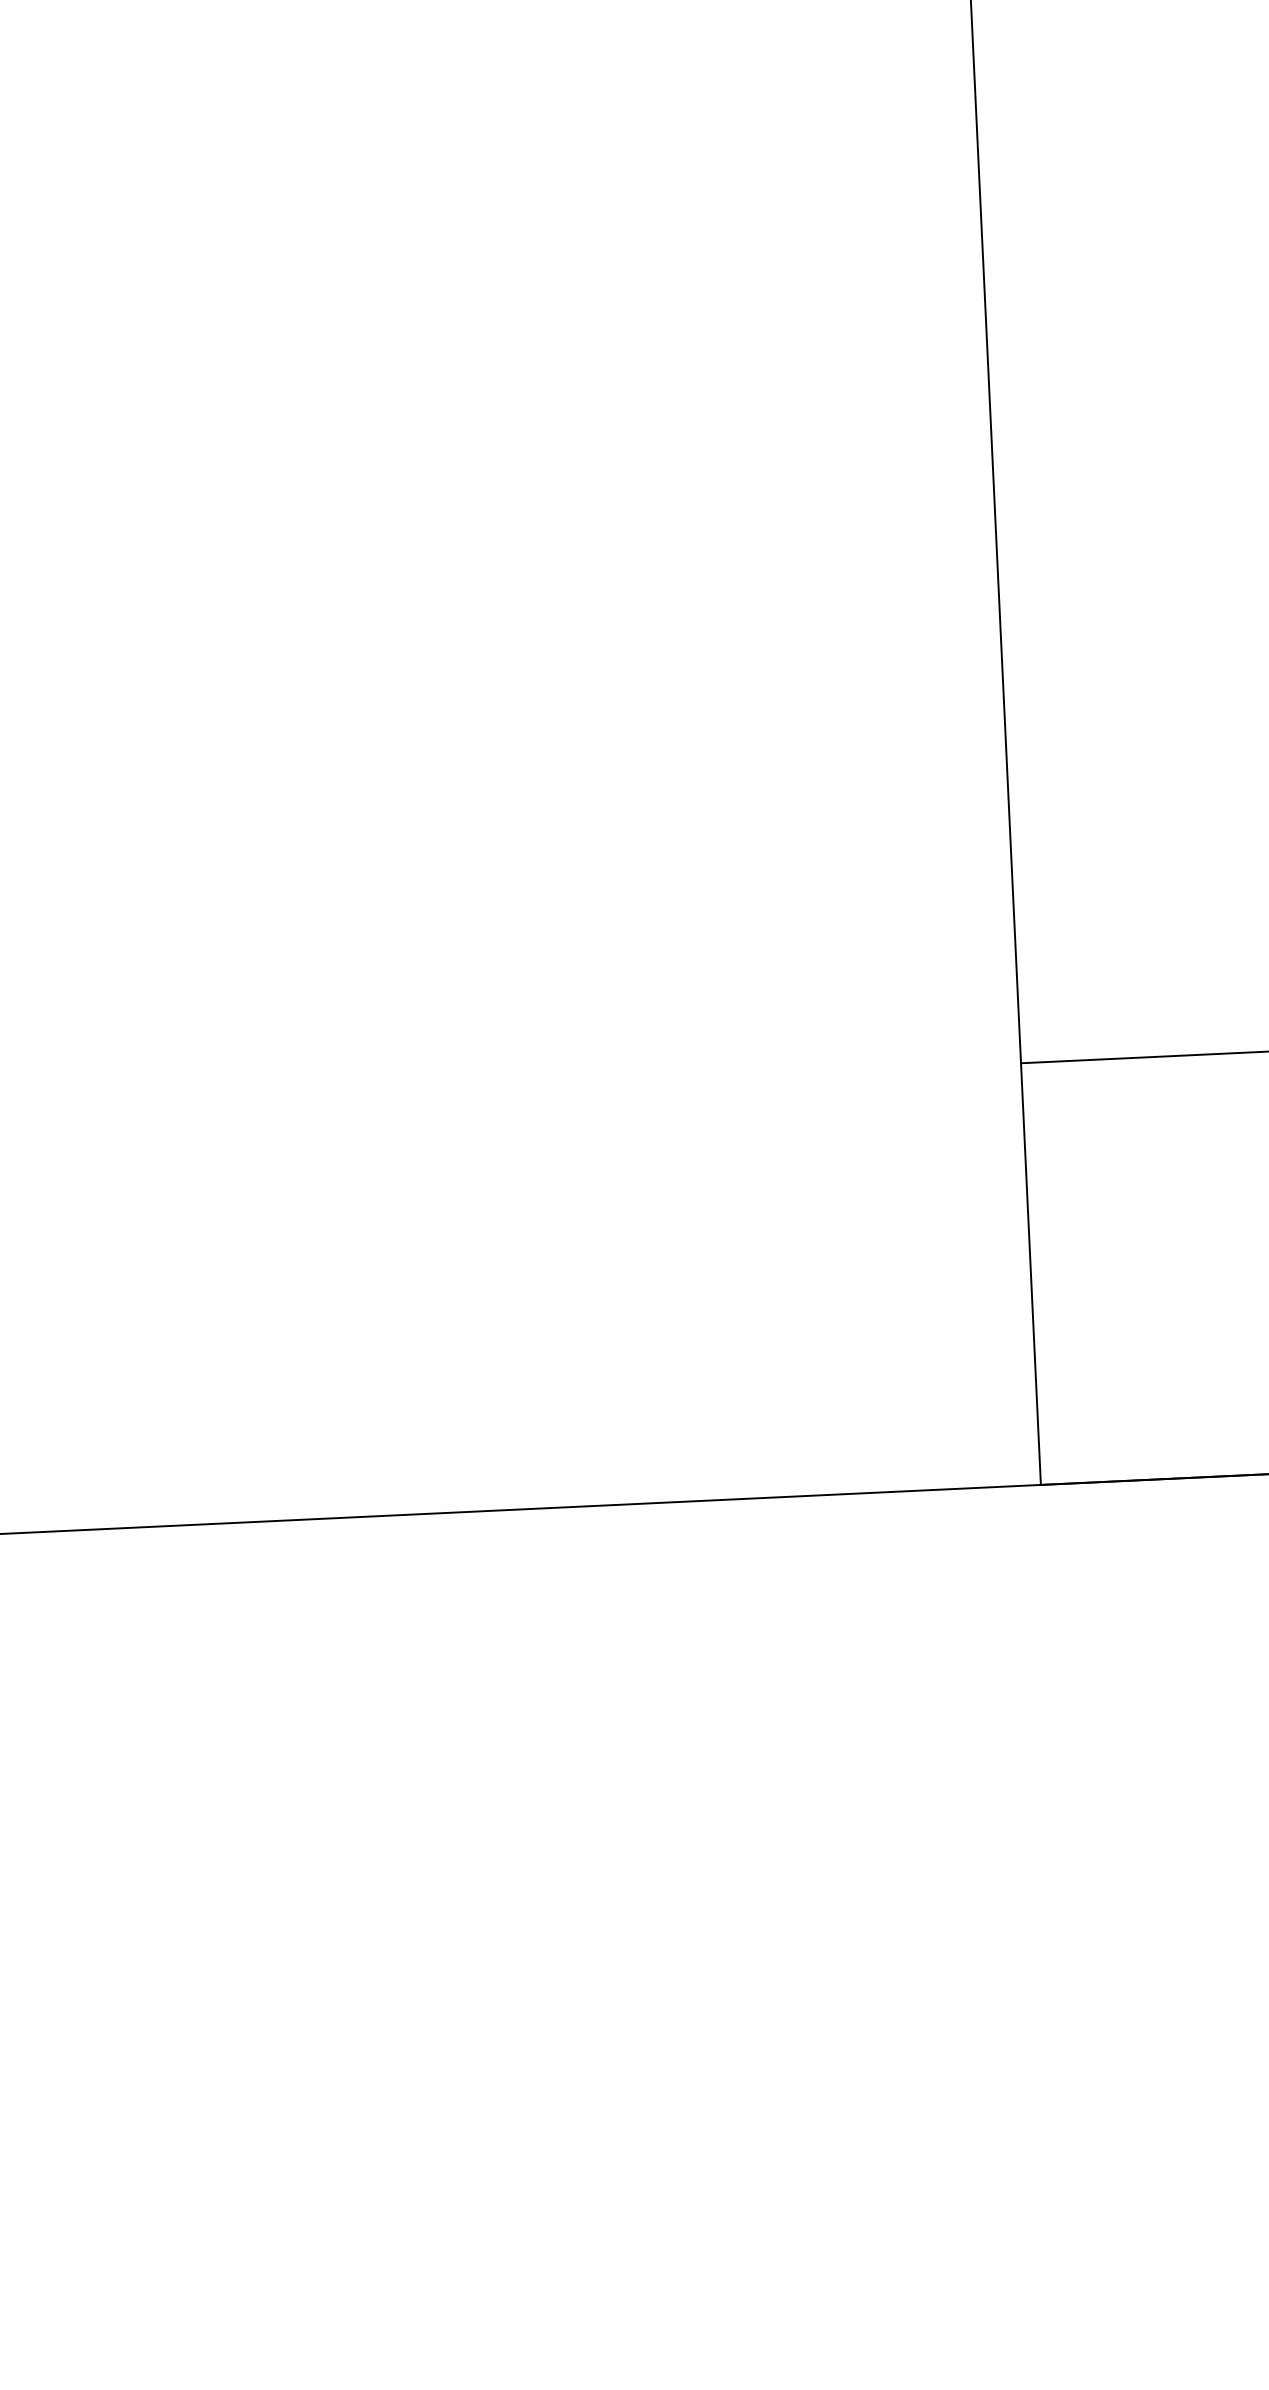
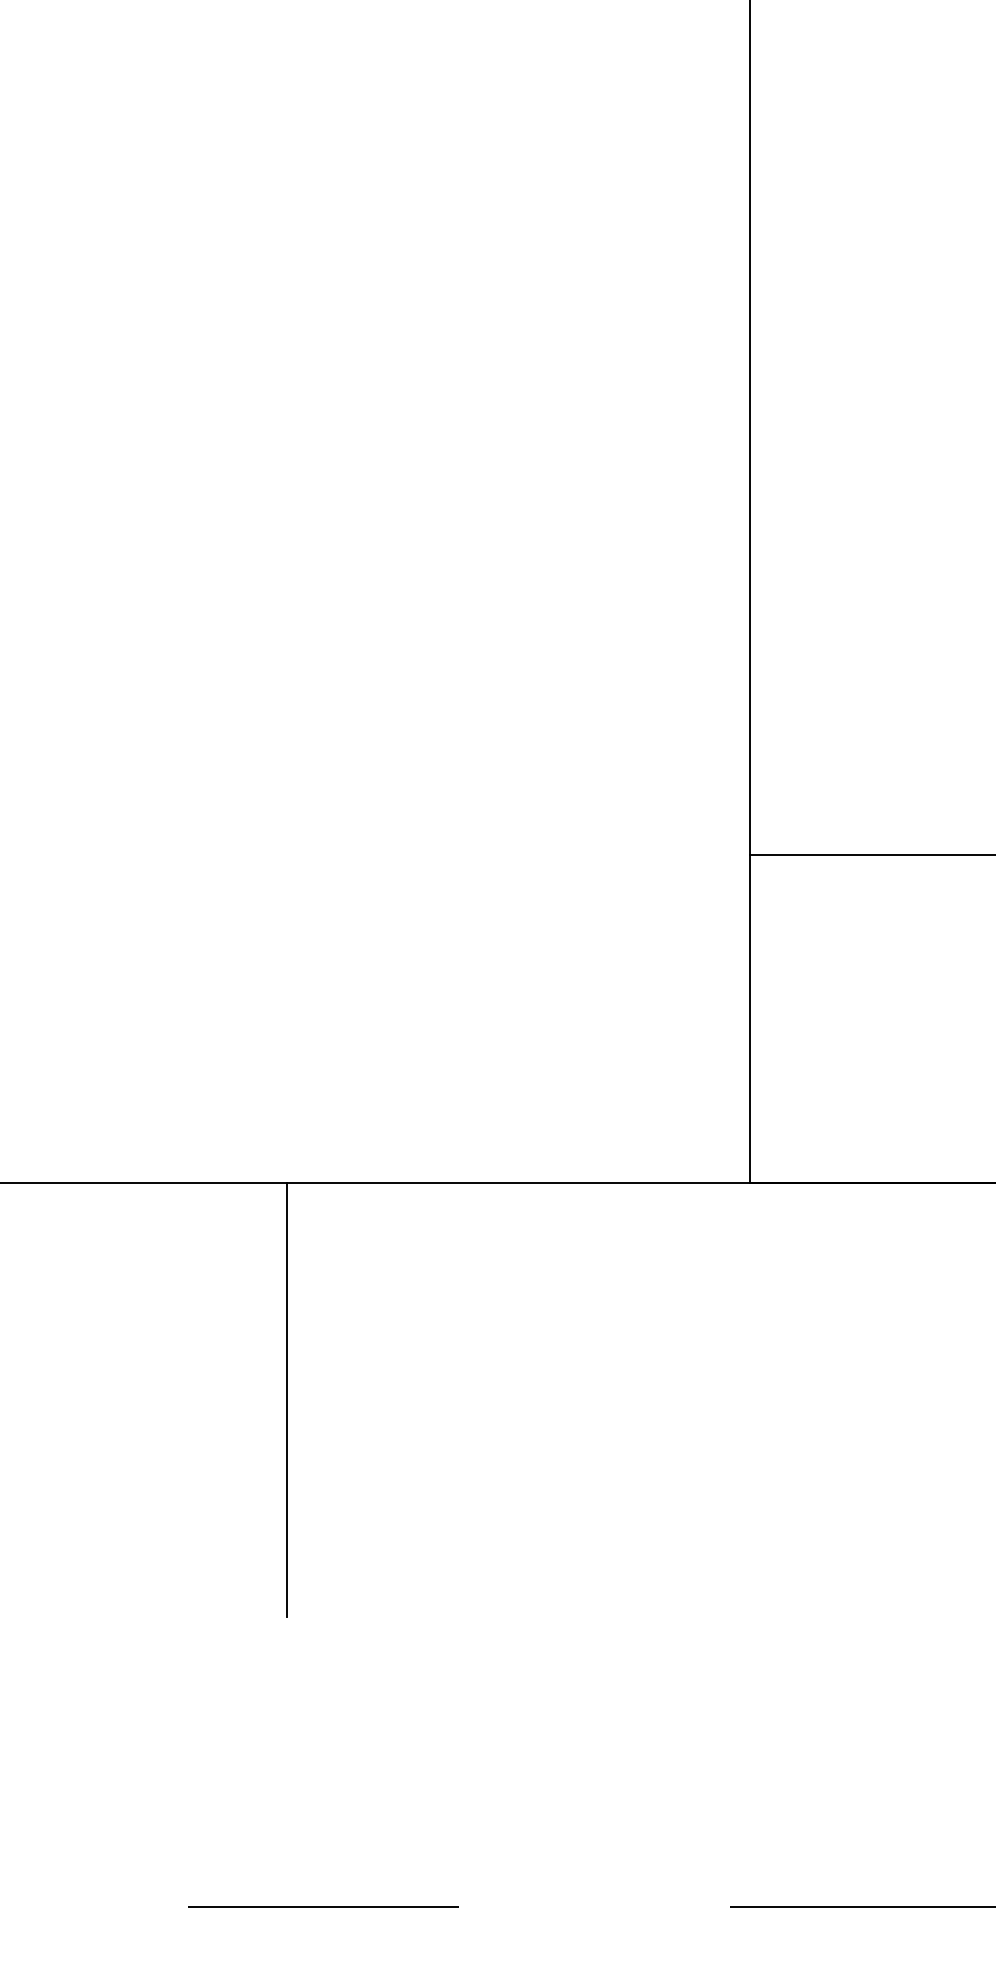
line: (457, 1792) -> (286, 1400), added

